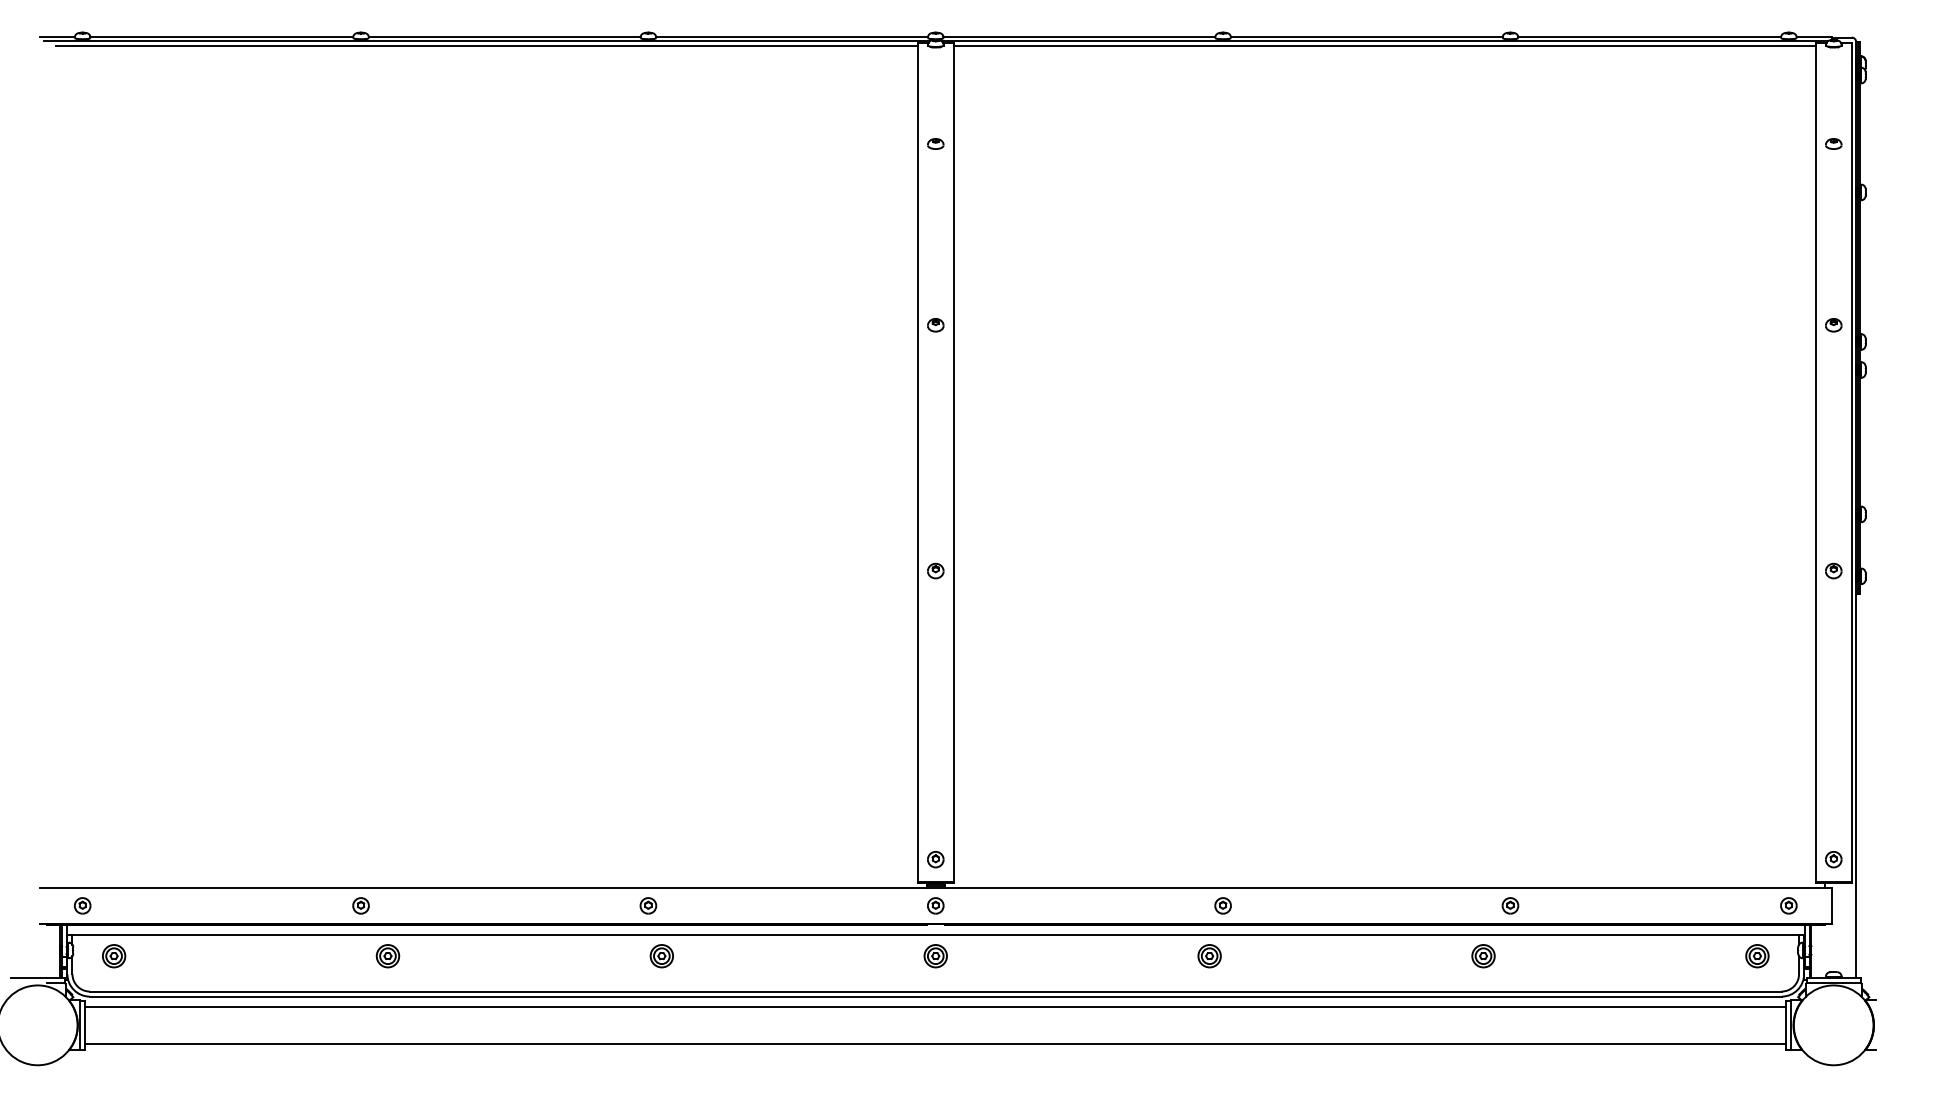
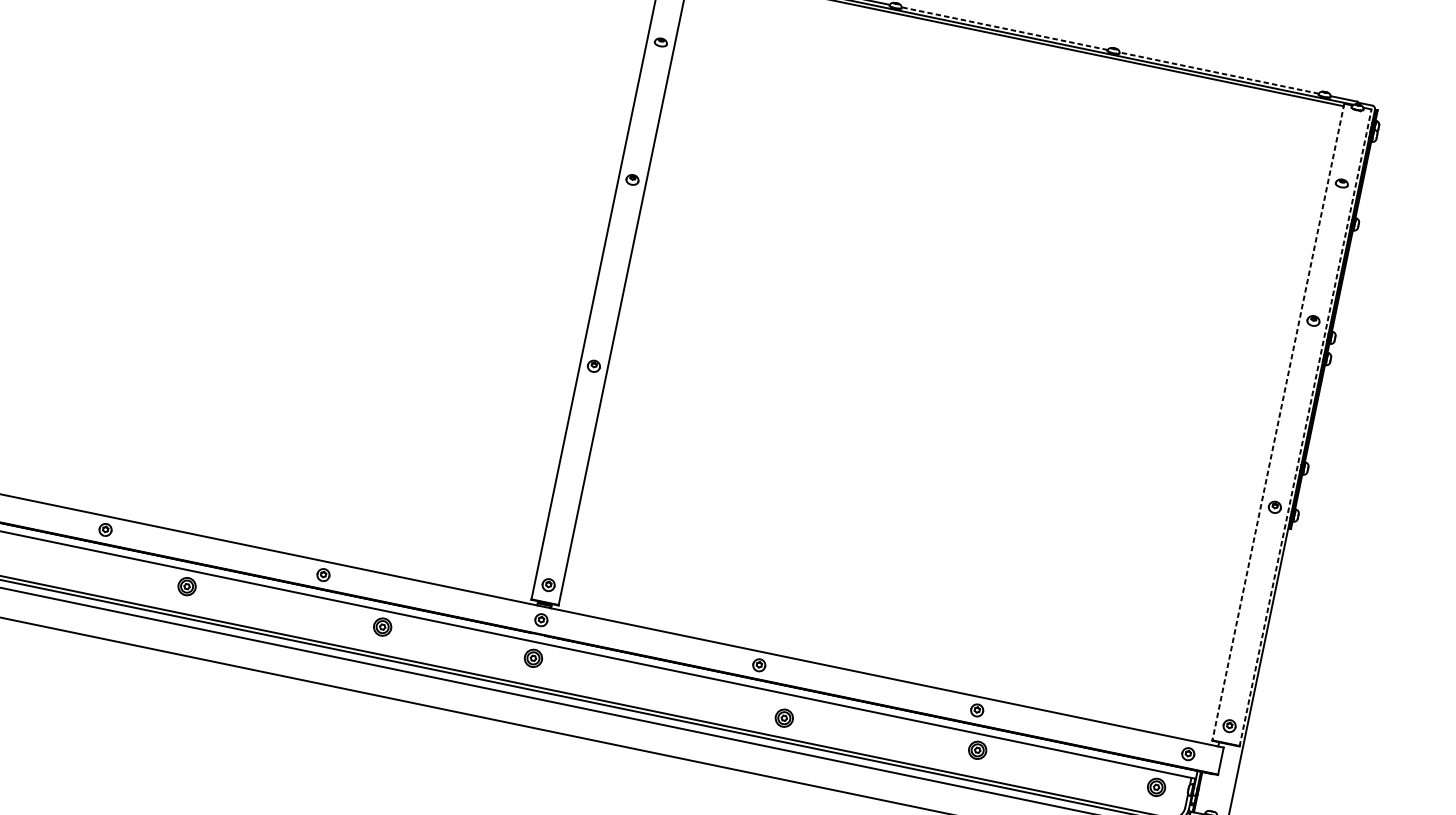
line: (1366, 36) -> (1004, 28), solid -> dashed
line: (1649, 36) -> (1219, 73), solid -> dashed
line: (1851, 462) -> (1305, 427), solid -> dashed
line: (1815, 463) -> (1277, 422), solid -> dashed
part: (387, 956) -> (186, 586), moved
part: (661, 956) -> (382, 627), moved
part: (1209, 956) -> (784, 718), moved
part: (1483, 956) -> (977, 750), moved

